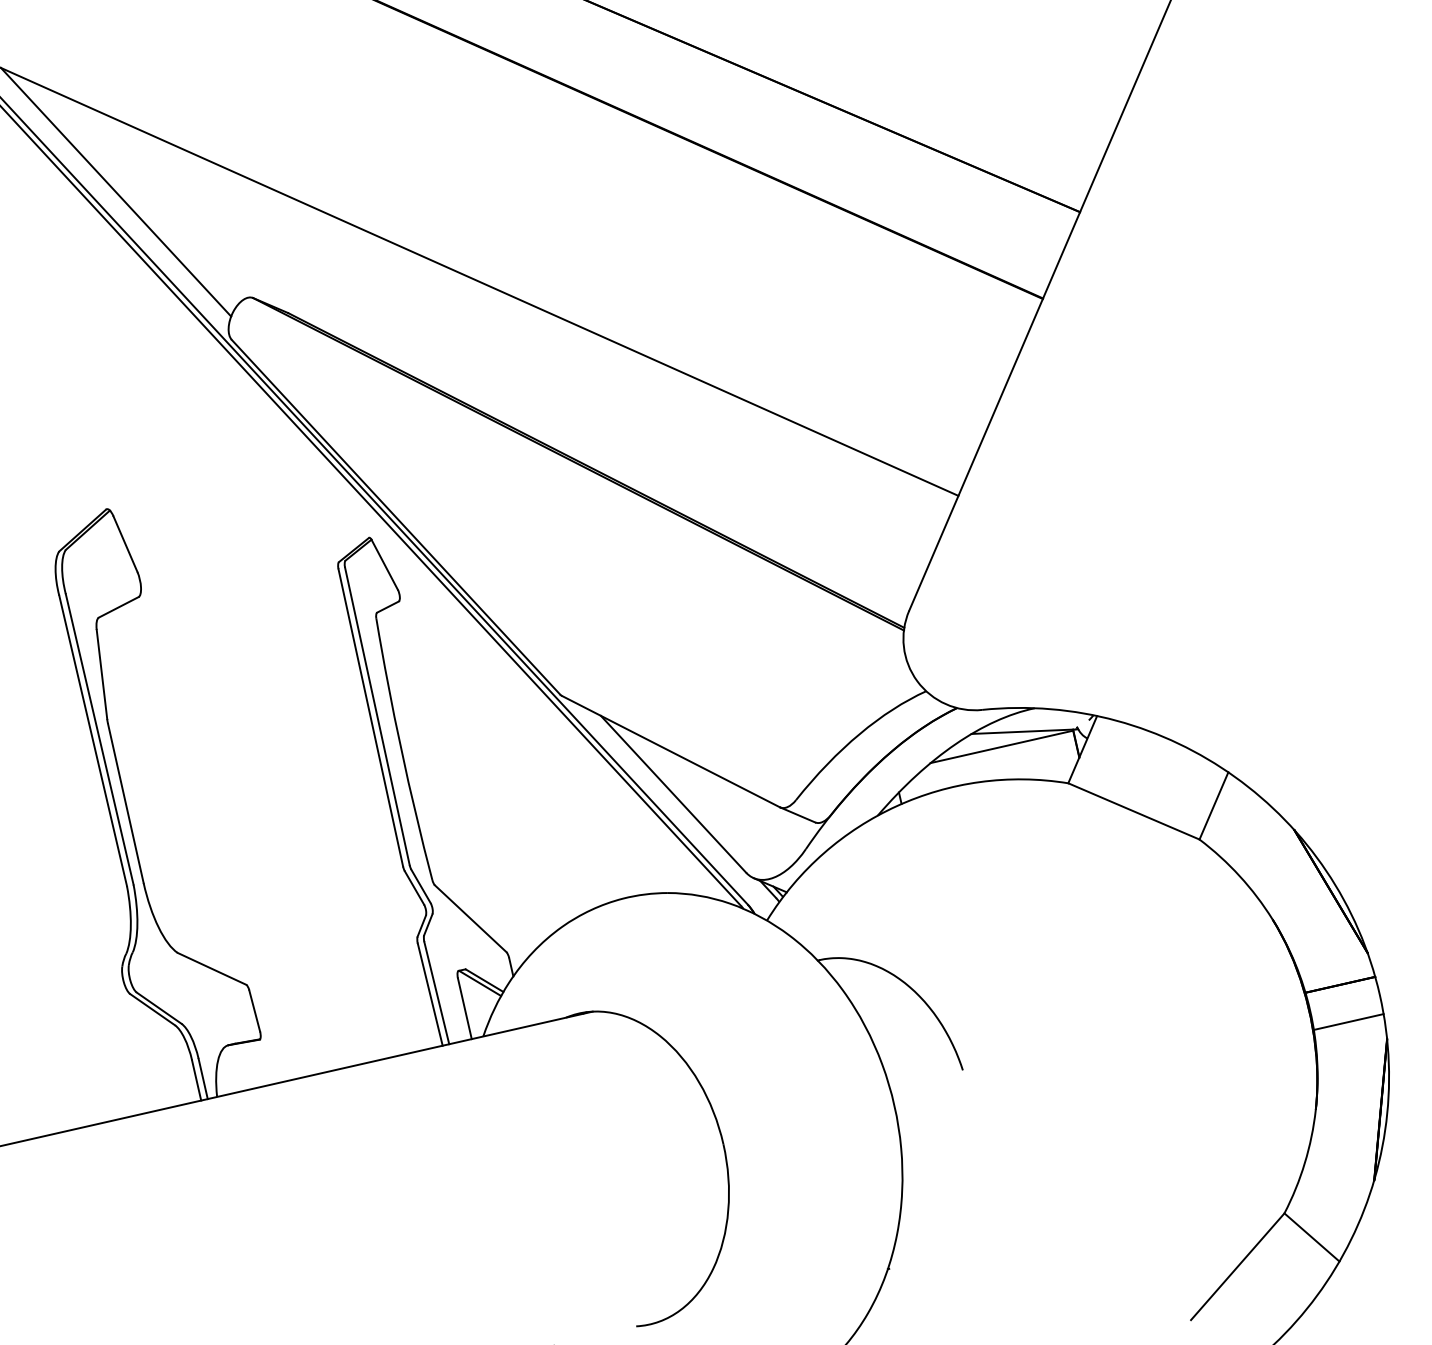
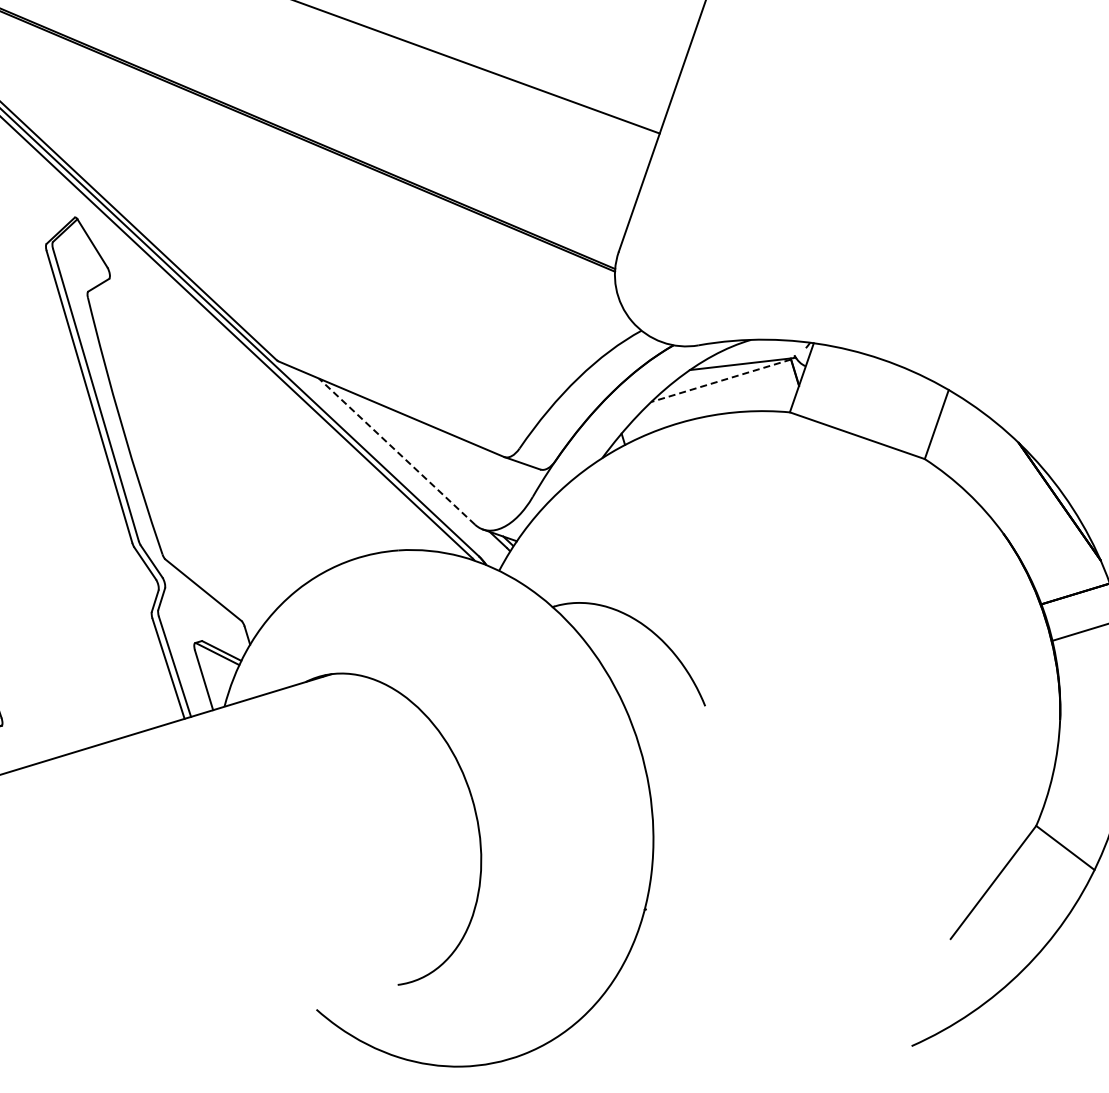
line: (1001, 746) -> (720, 380), solid -> dashed
line: (673, 794) -> (396, 451), solid -> dashed

